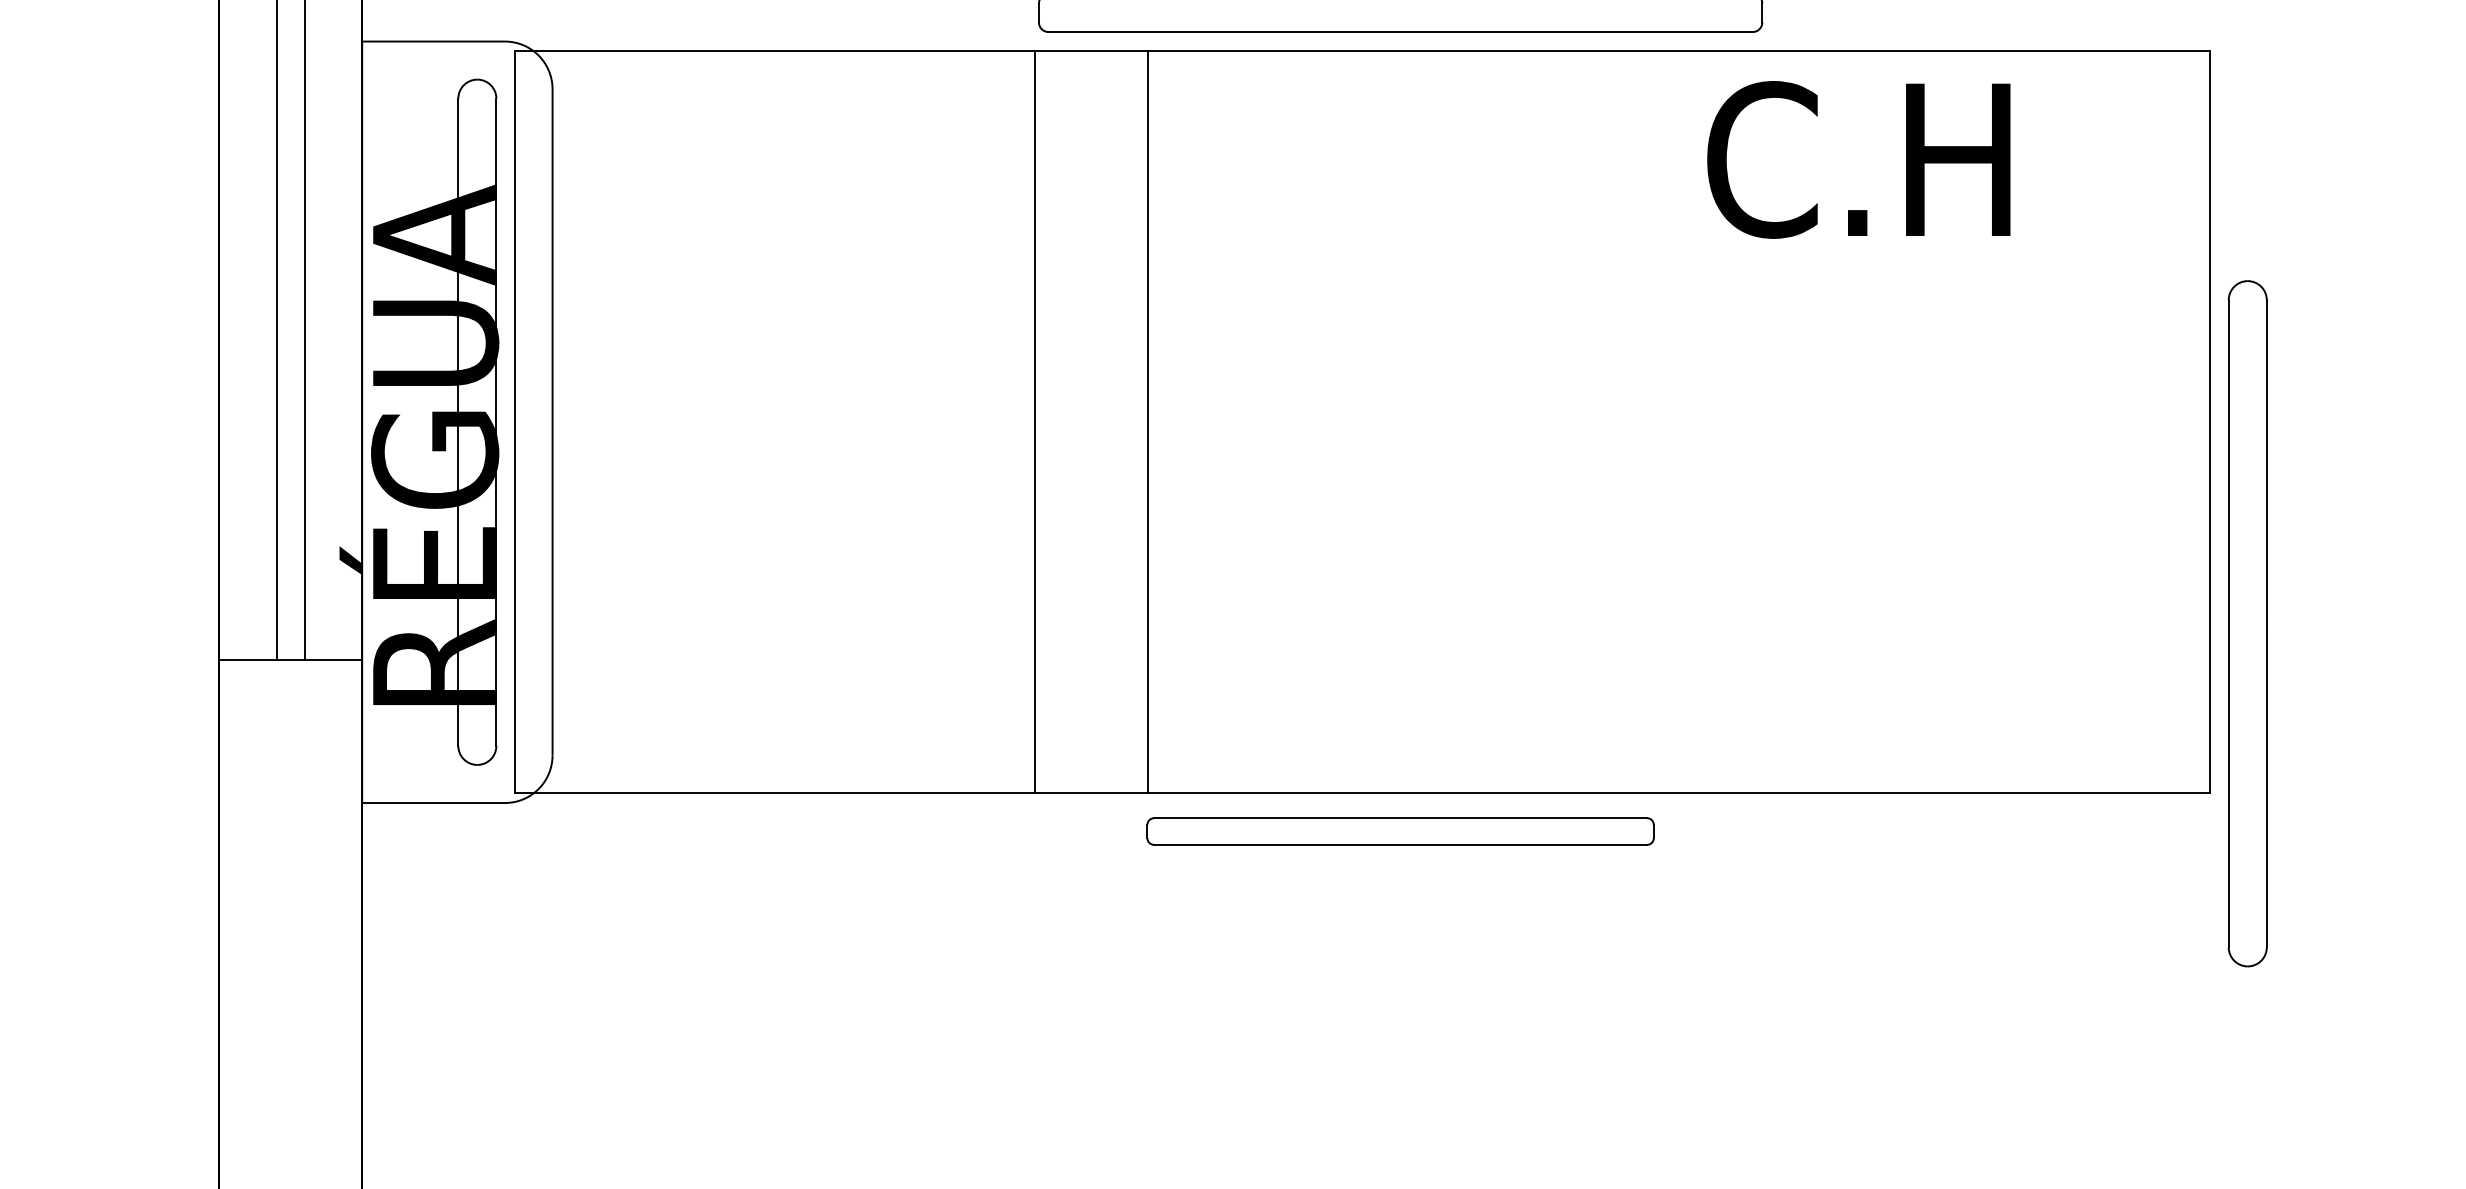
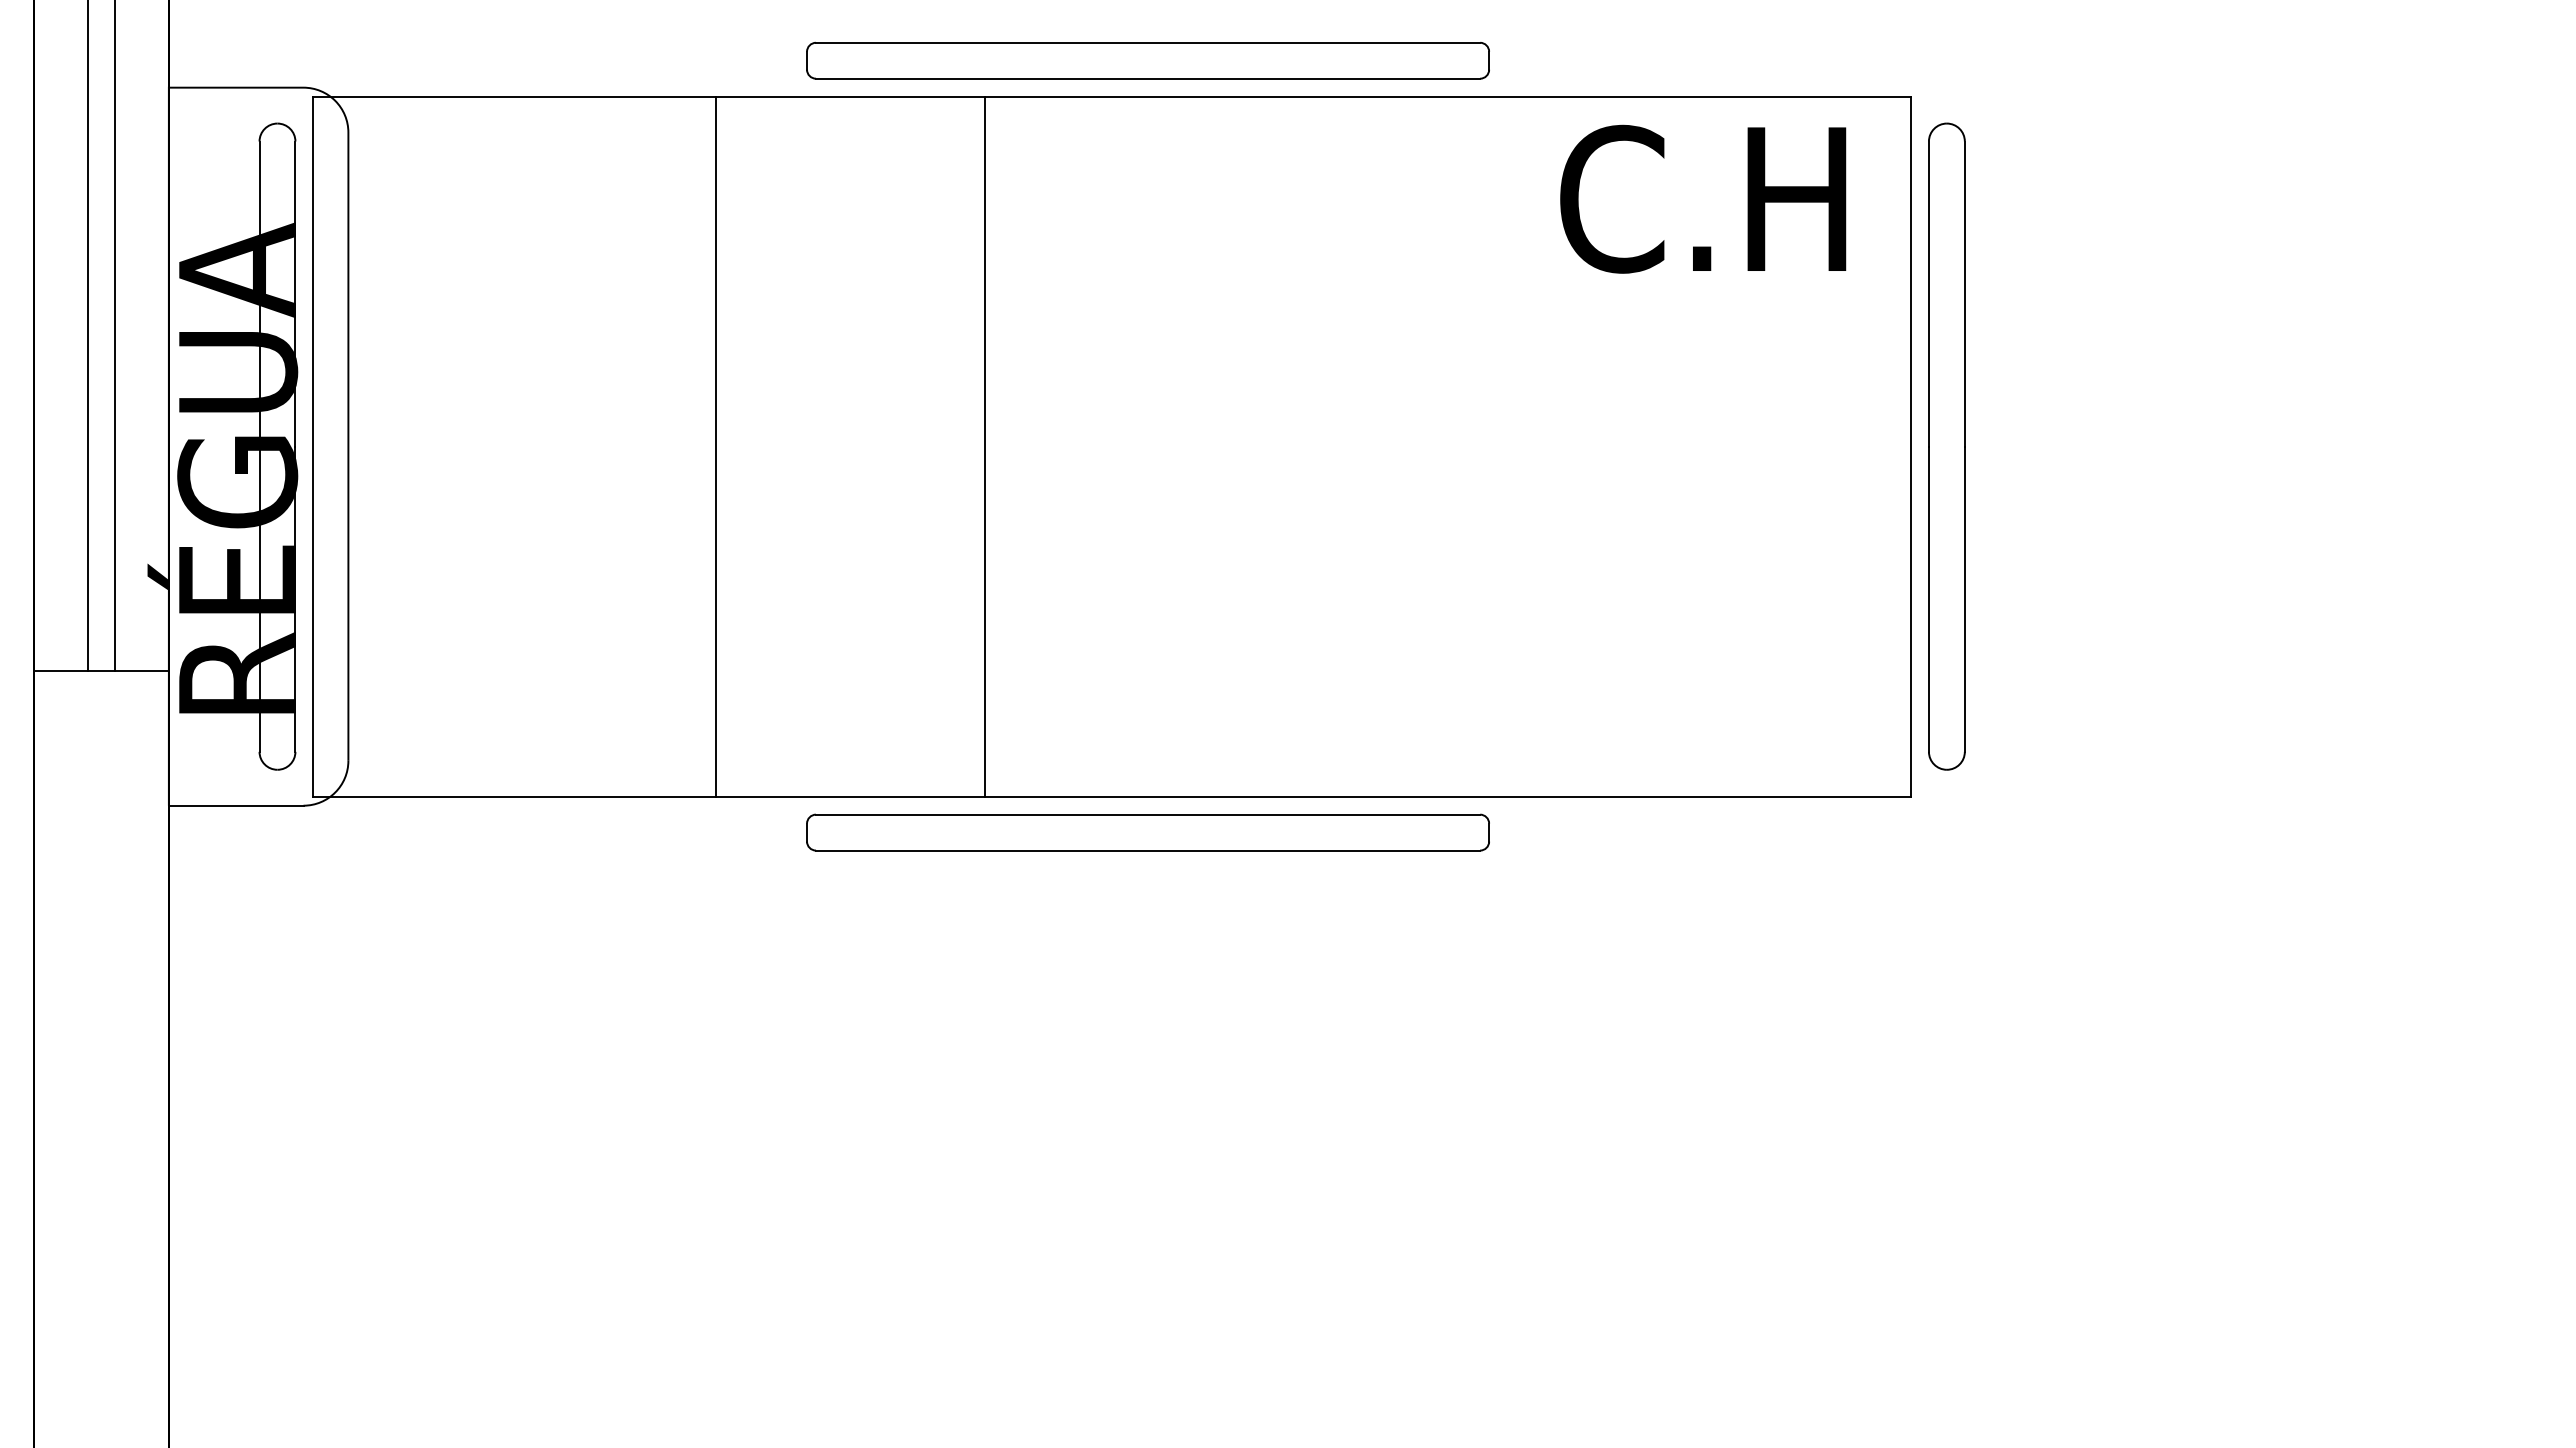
text: (1859, 159) -> (1703, 198), moved
line: (1035, 422) -> (716, 446), moved
line: (1148, 422) -> (985, 446), moved
part: (2247, 623) -> (1946, 446), moved
part: (1400, 831) -> (1147, 832), size x1.43

